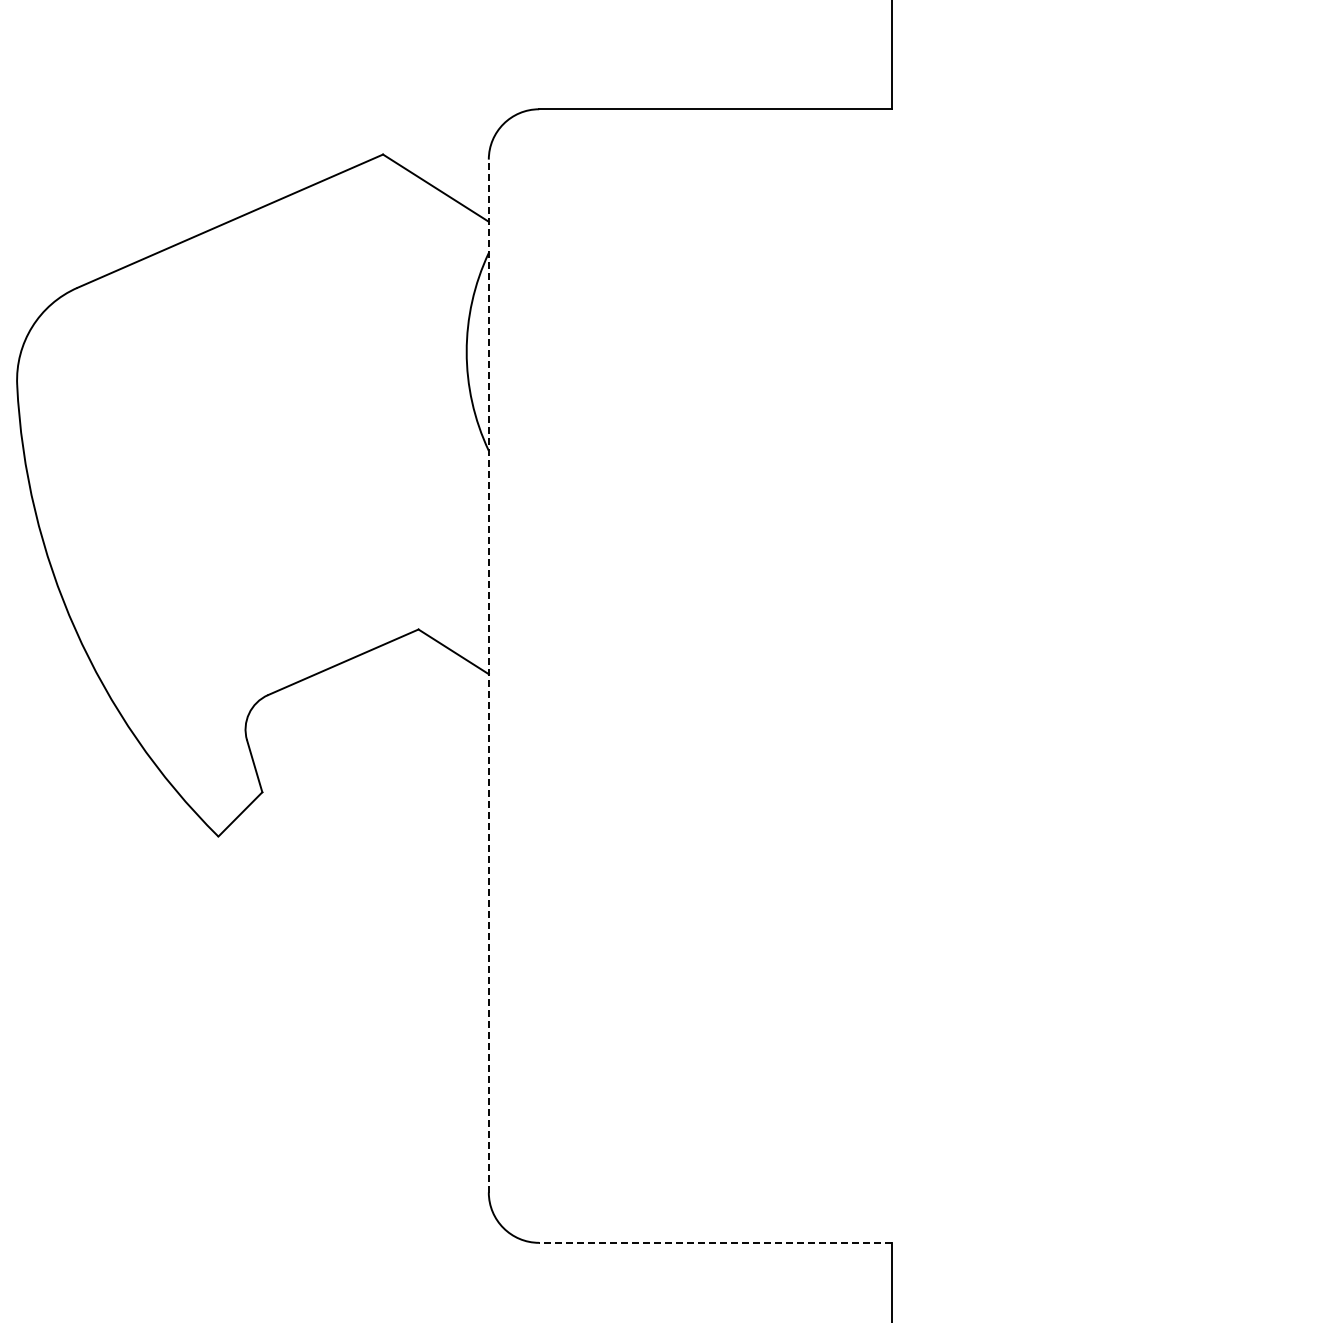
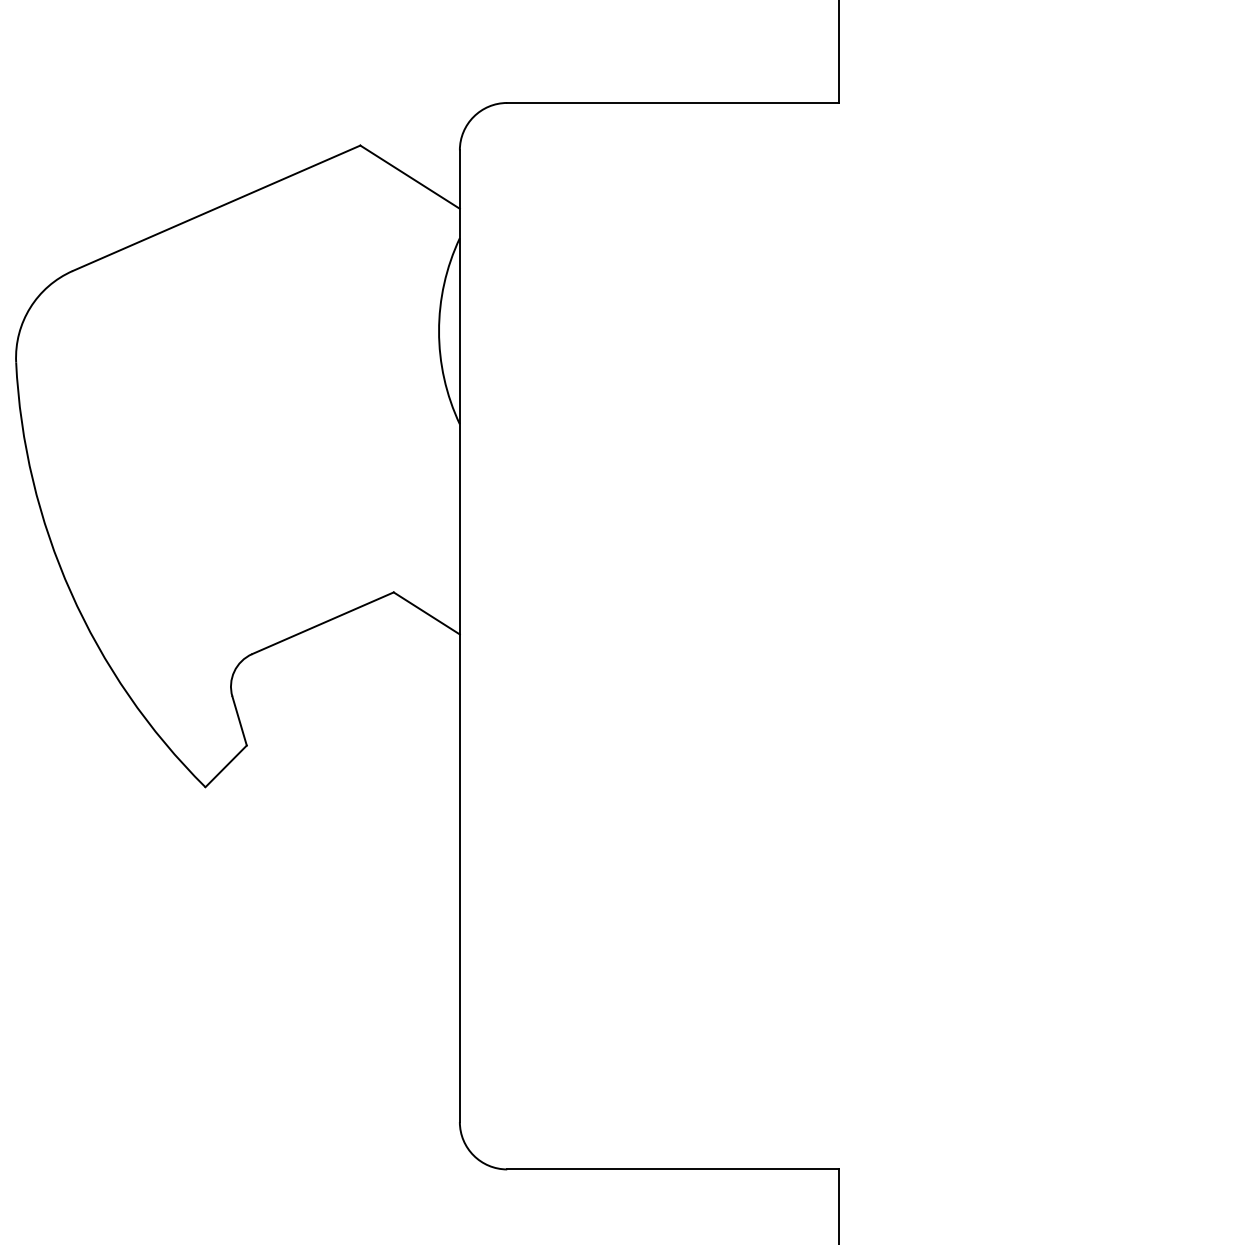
line: (488, 675) -> (459, 635), dashed -> solid
line: (714, 1242) -> (672, 1169), dashed -> solid

